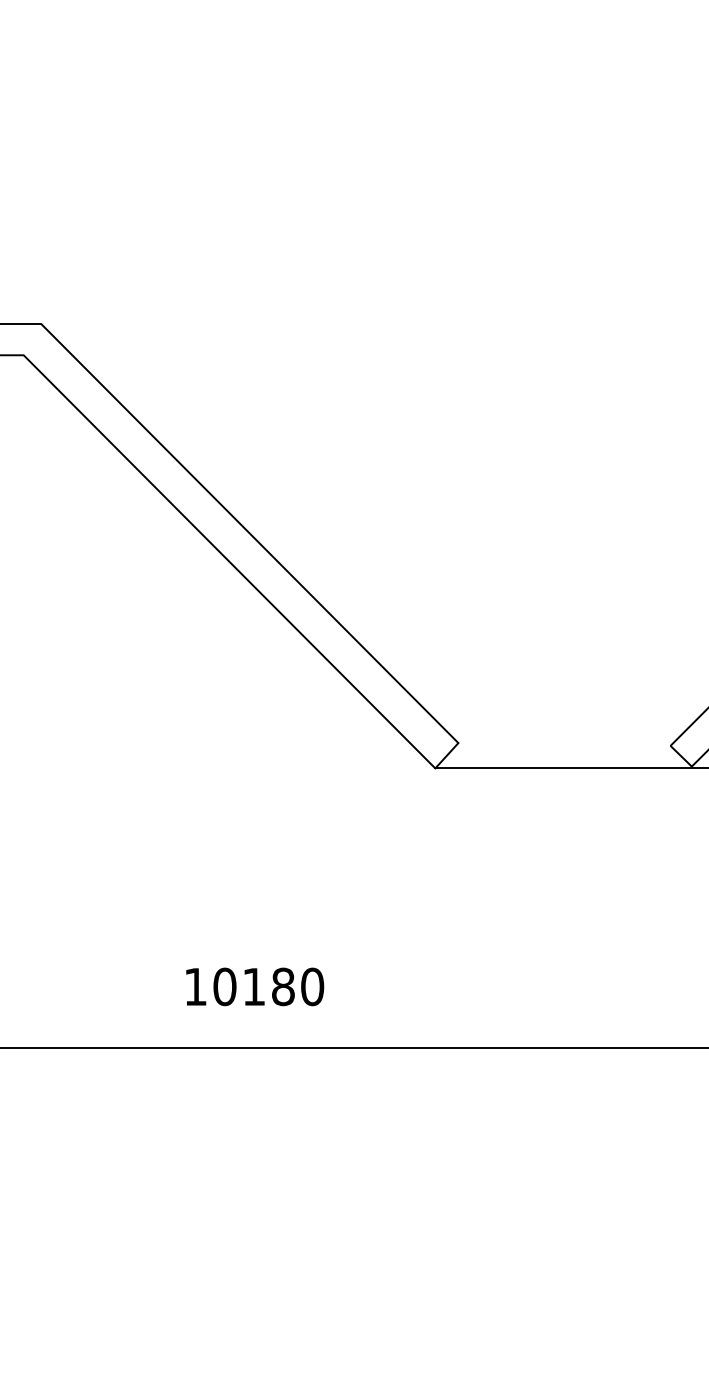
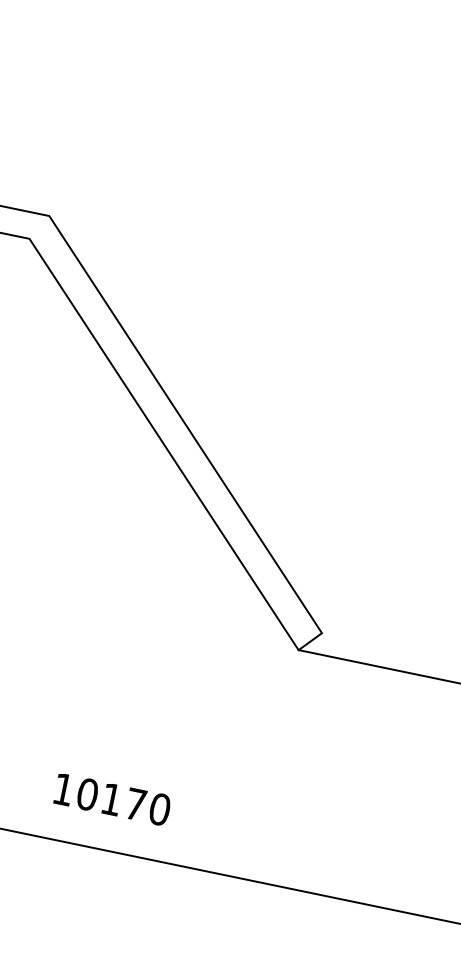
text: (283, 986) -> (136, 804), 10180 -> 10170

